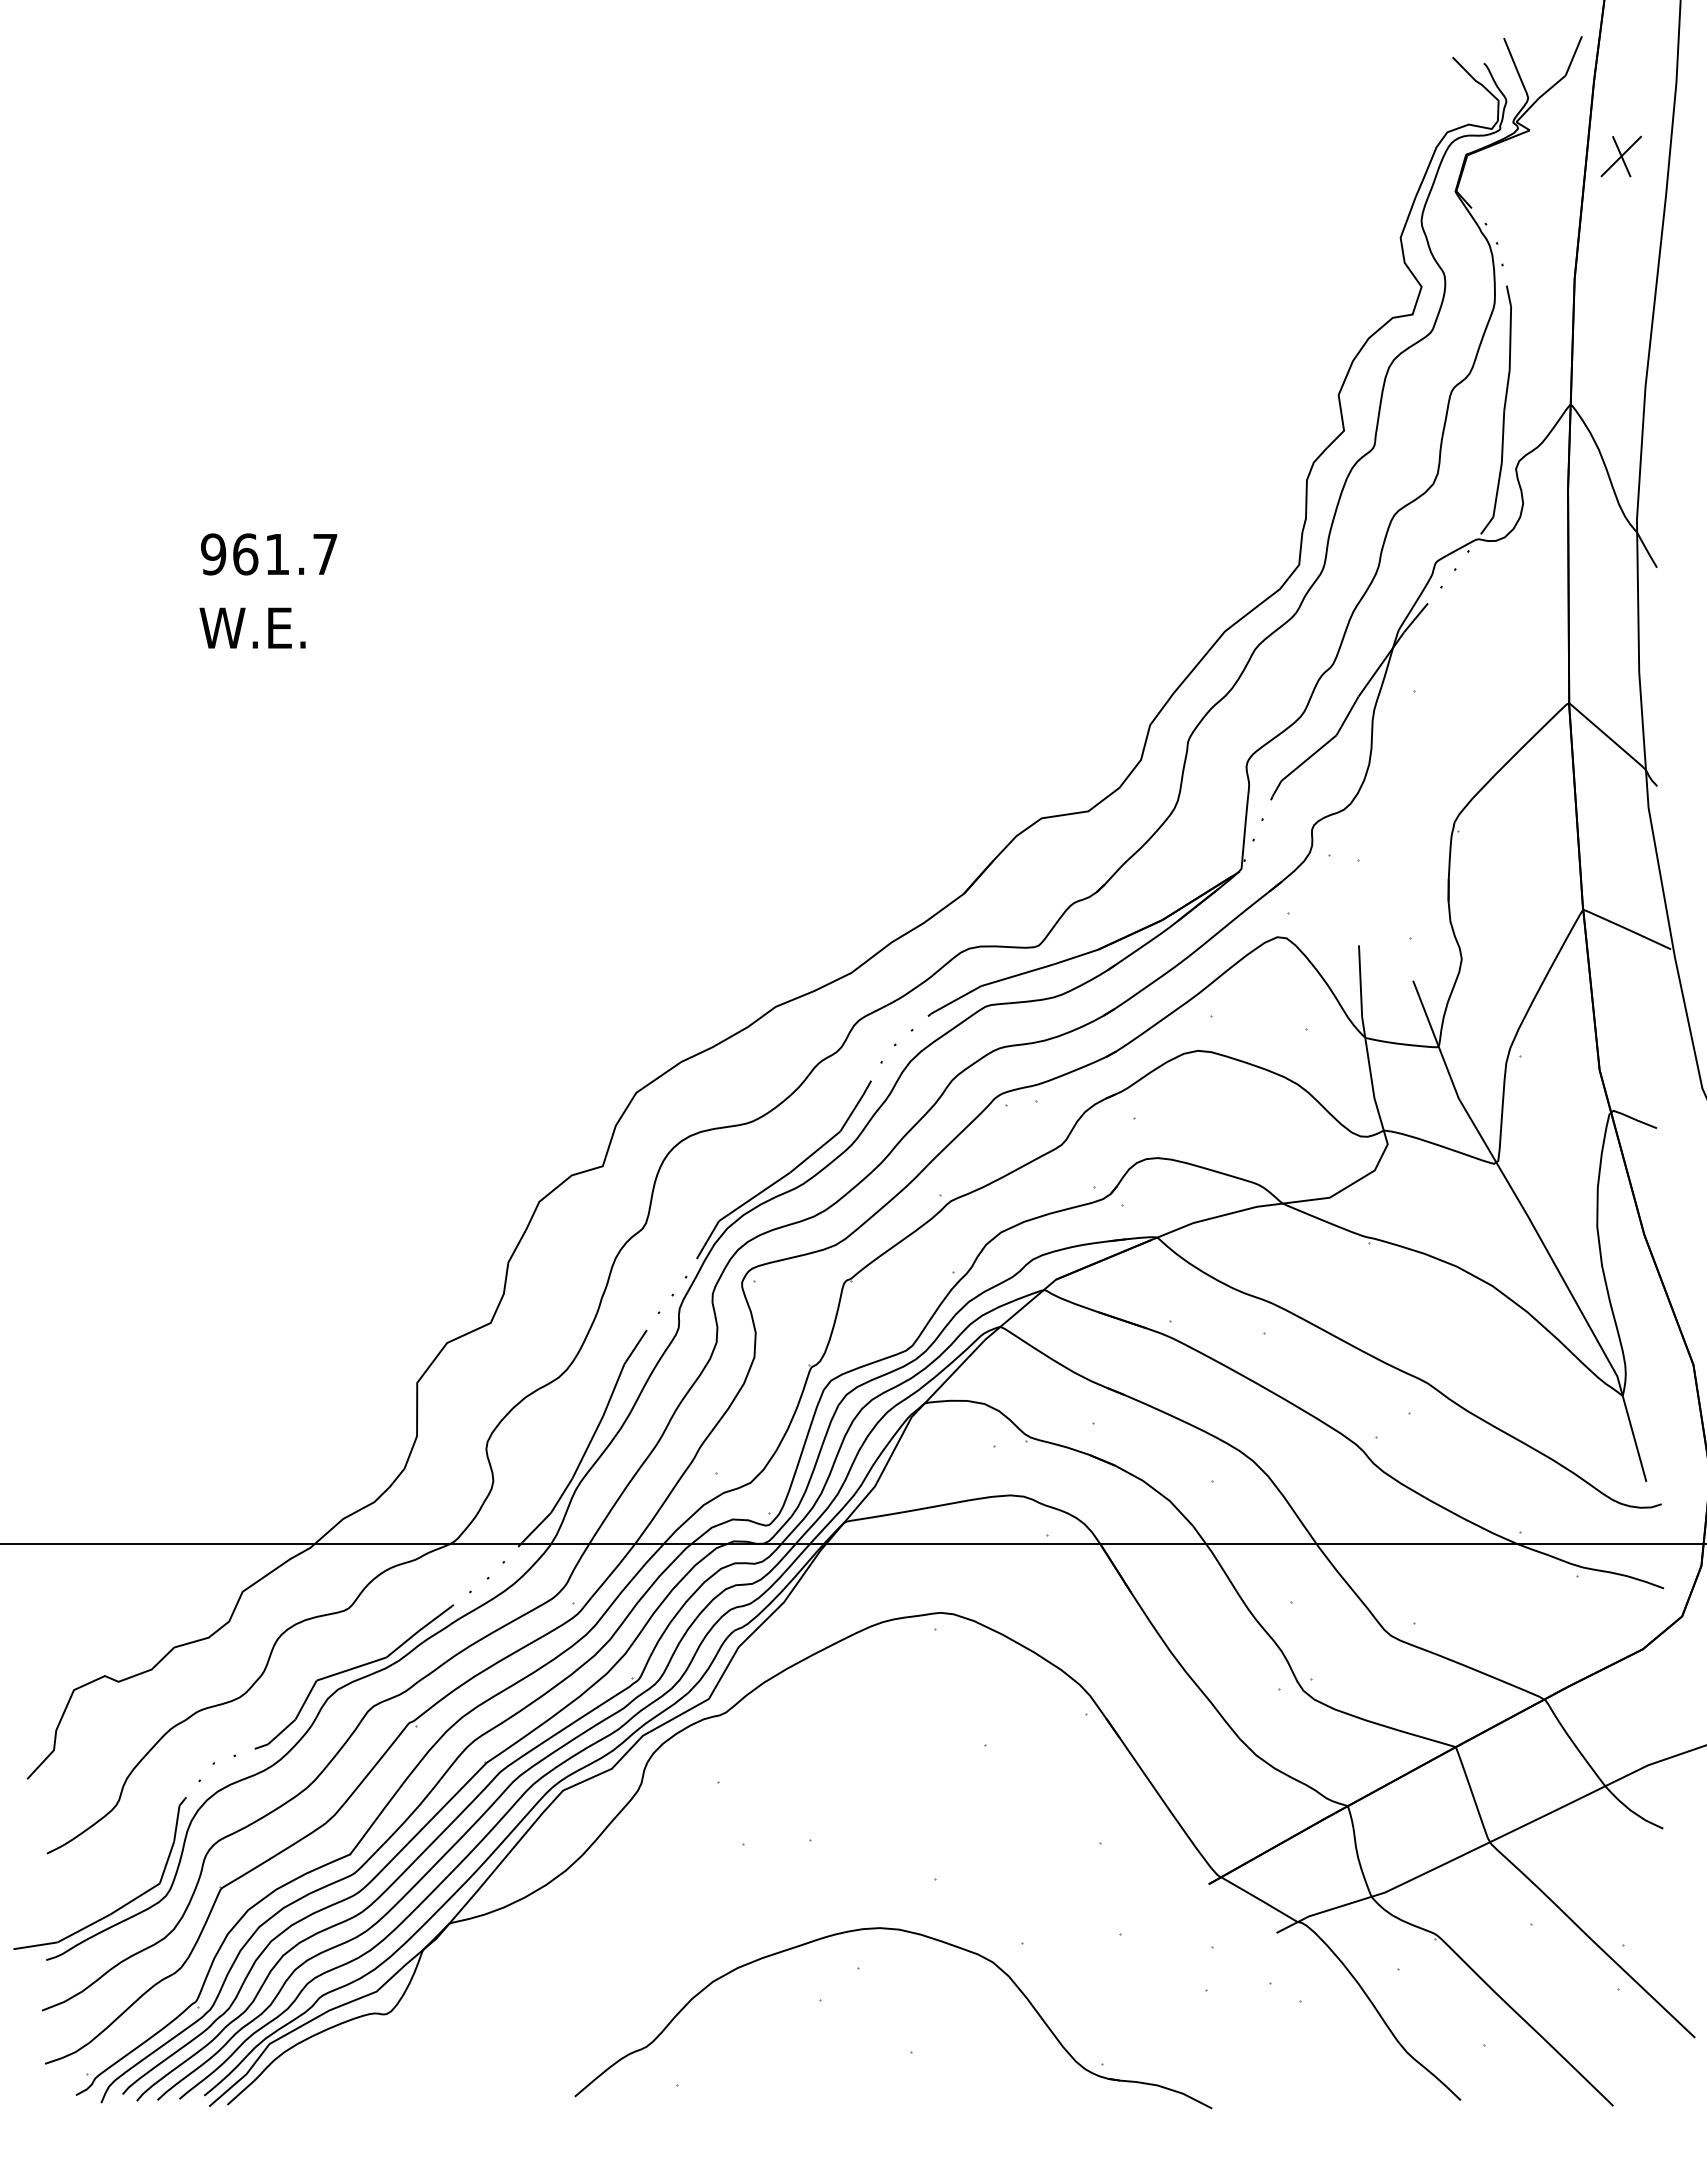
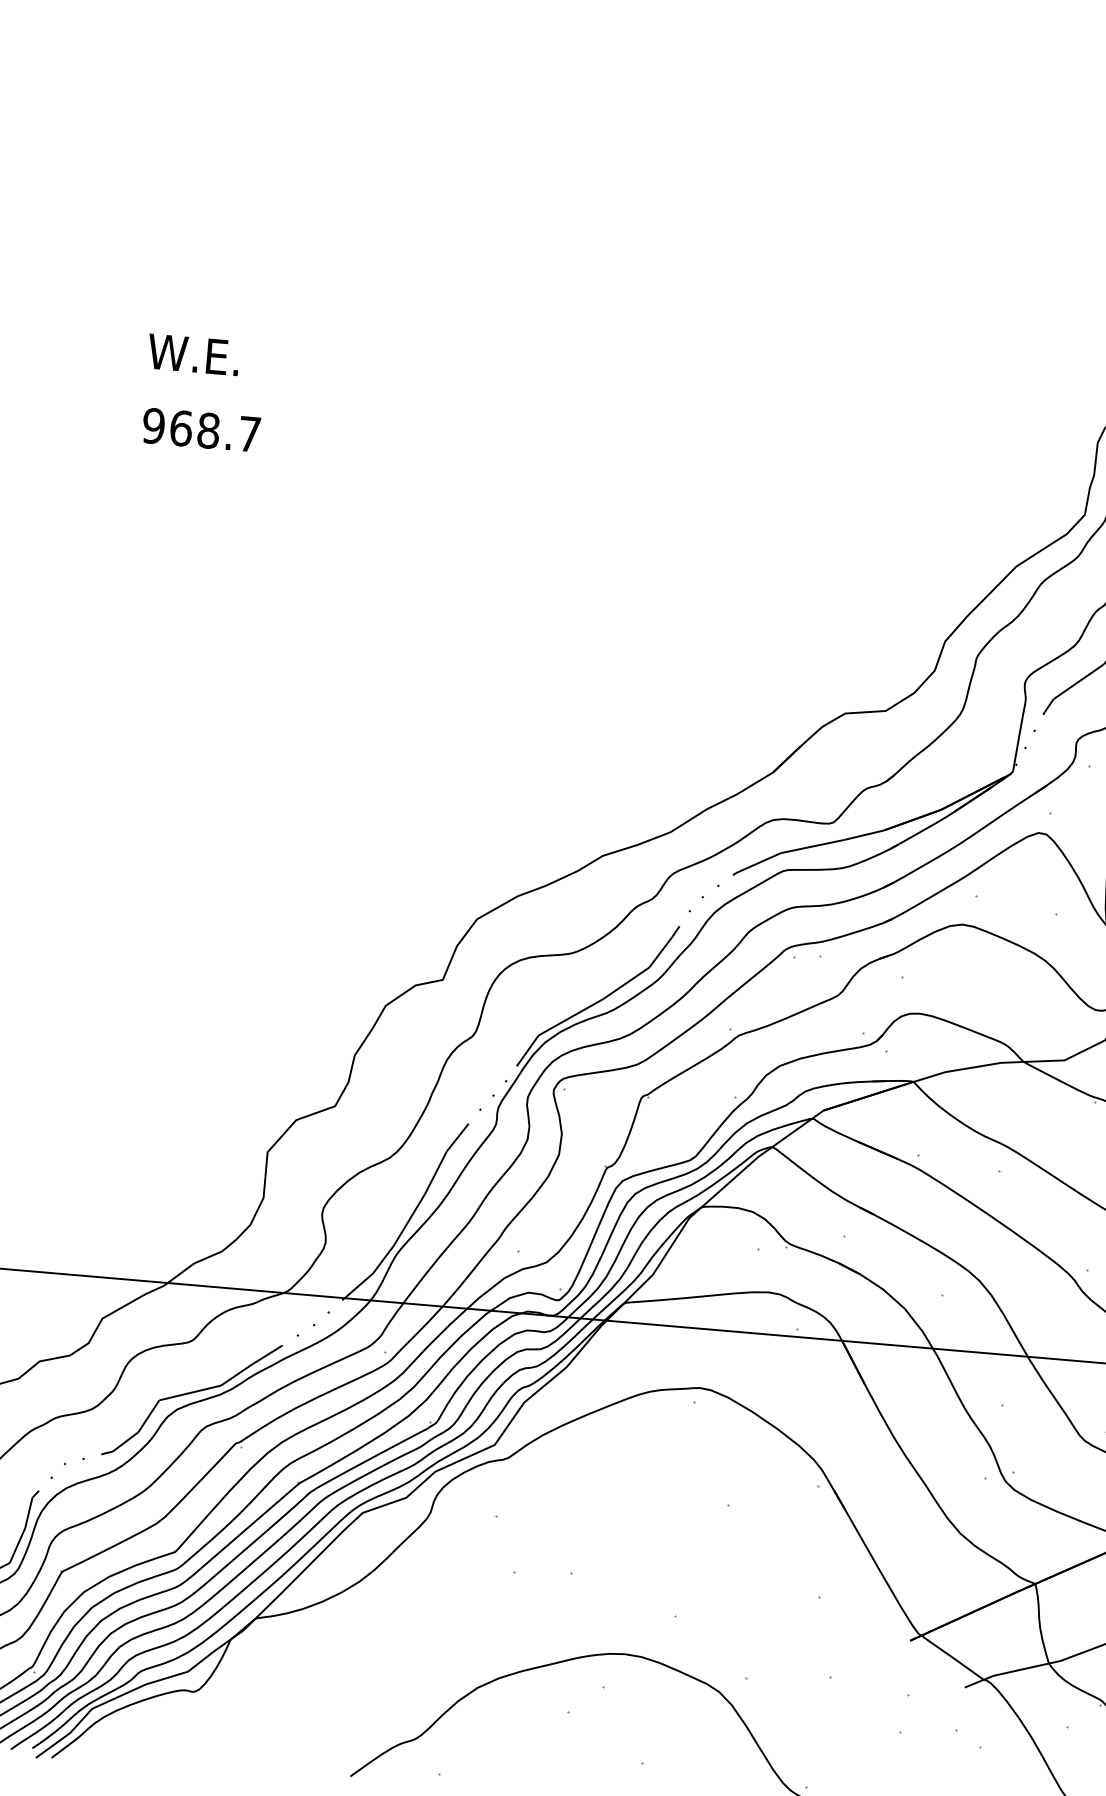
text: (277, 554) -> (208, 430), 961.7 -> 968.7
text: (252, 627) -> (193, 354), moved

